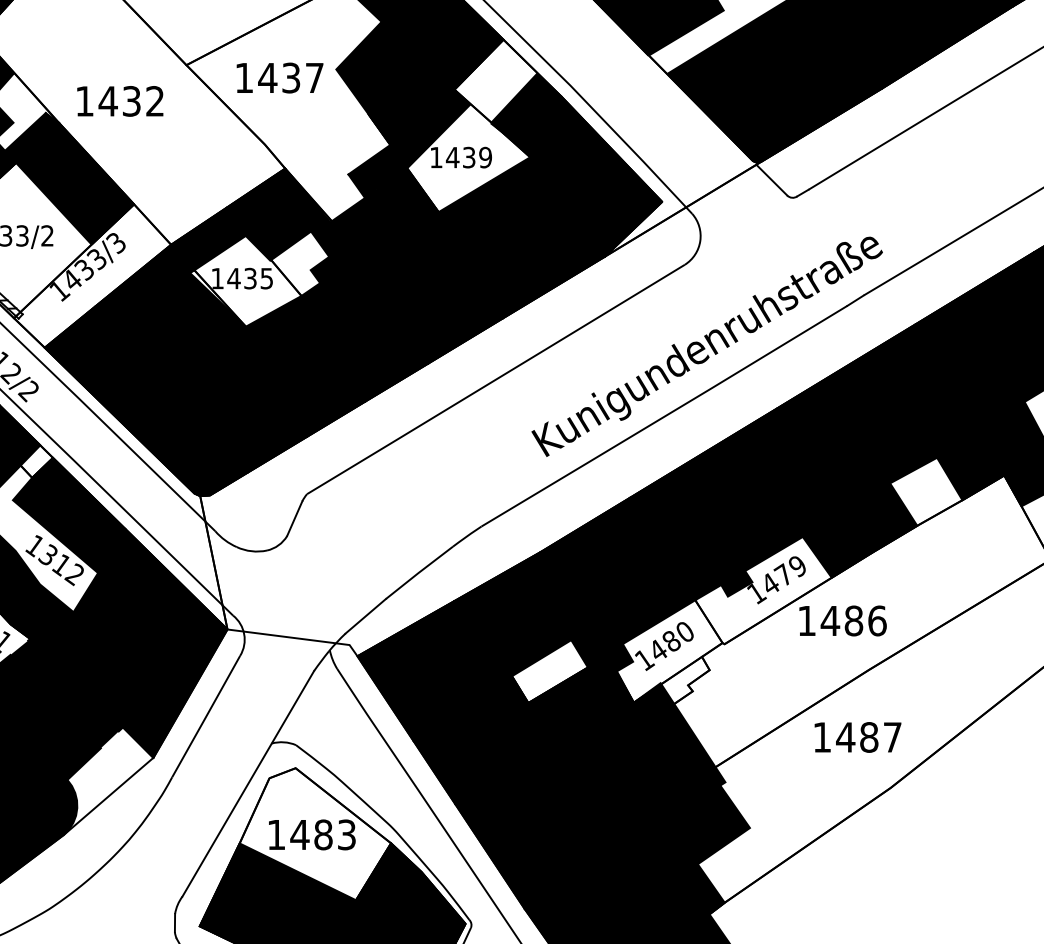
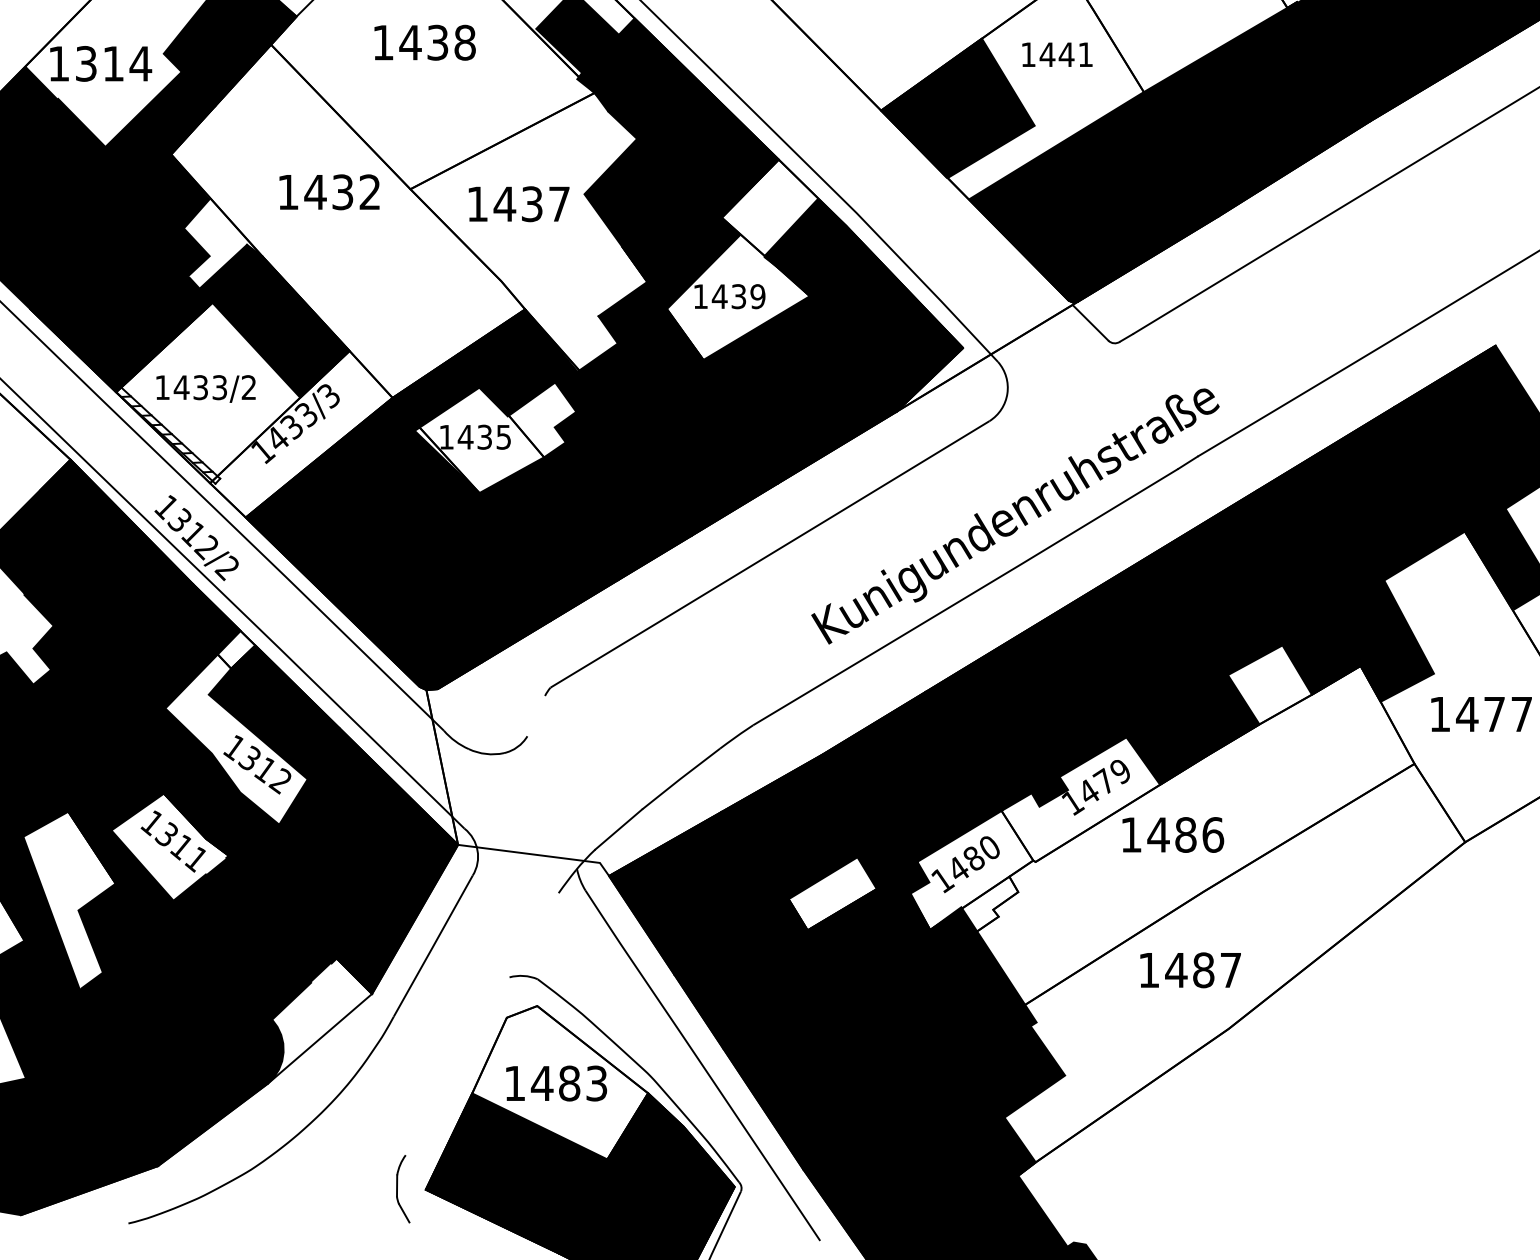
text: (120, 101) -> (329, 192), moved
line: (294, 518) -> (536, 716), removed
line: (247, 784) -> (481, 1024), removed

